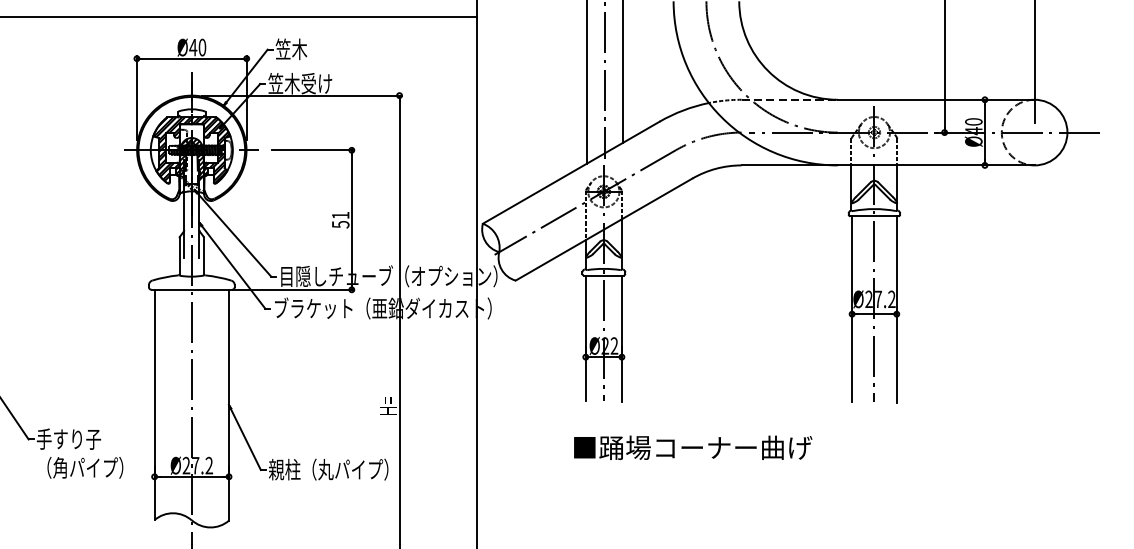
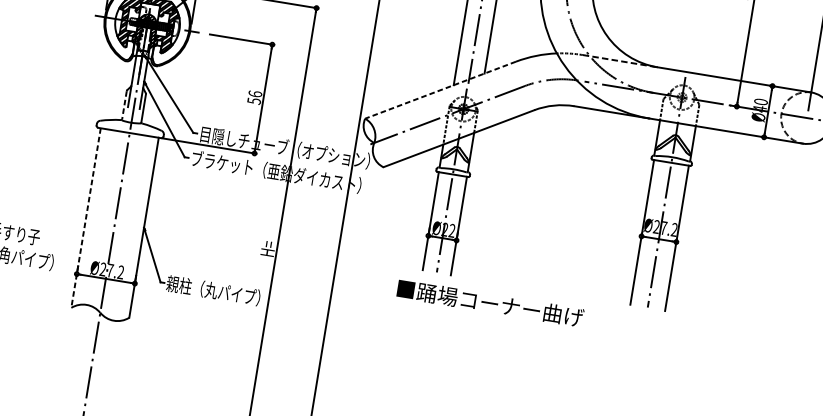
line: (571, 172) -> (440, 90), solid -> dashed
text: (340, 215) -> (255, 94), 51 -> 56
line: (179, 256) -> (124, 105), solid -> dashed
line: (154, 405) -> (85, 218), solid -> dashed
text: (693, 447) -> (490, 303), moved

